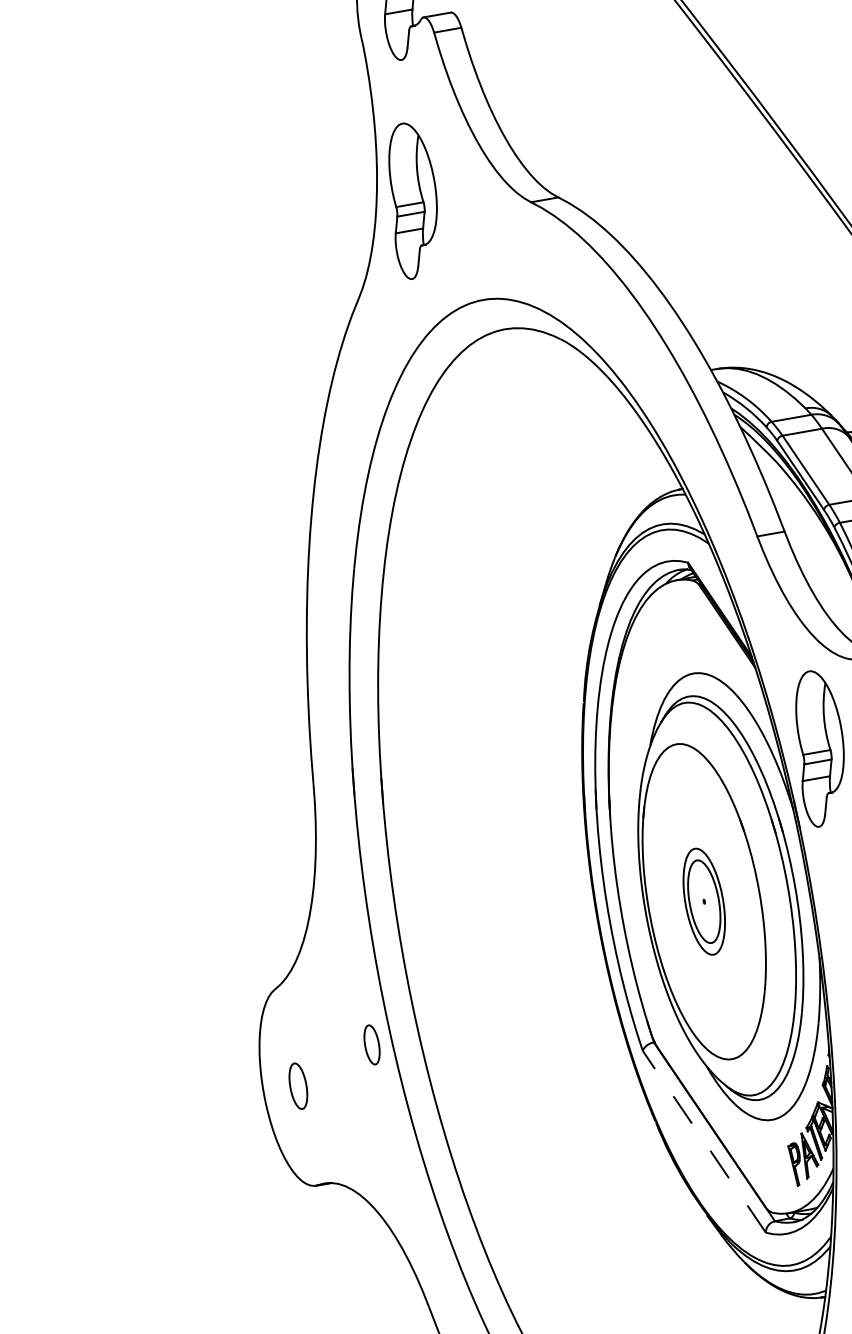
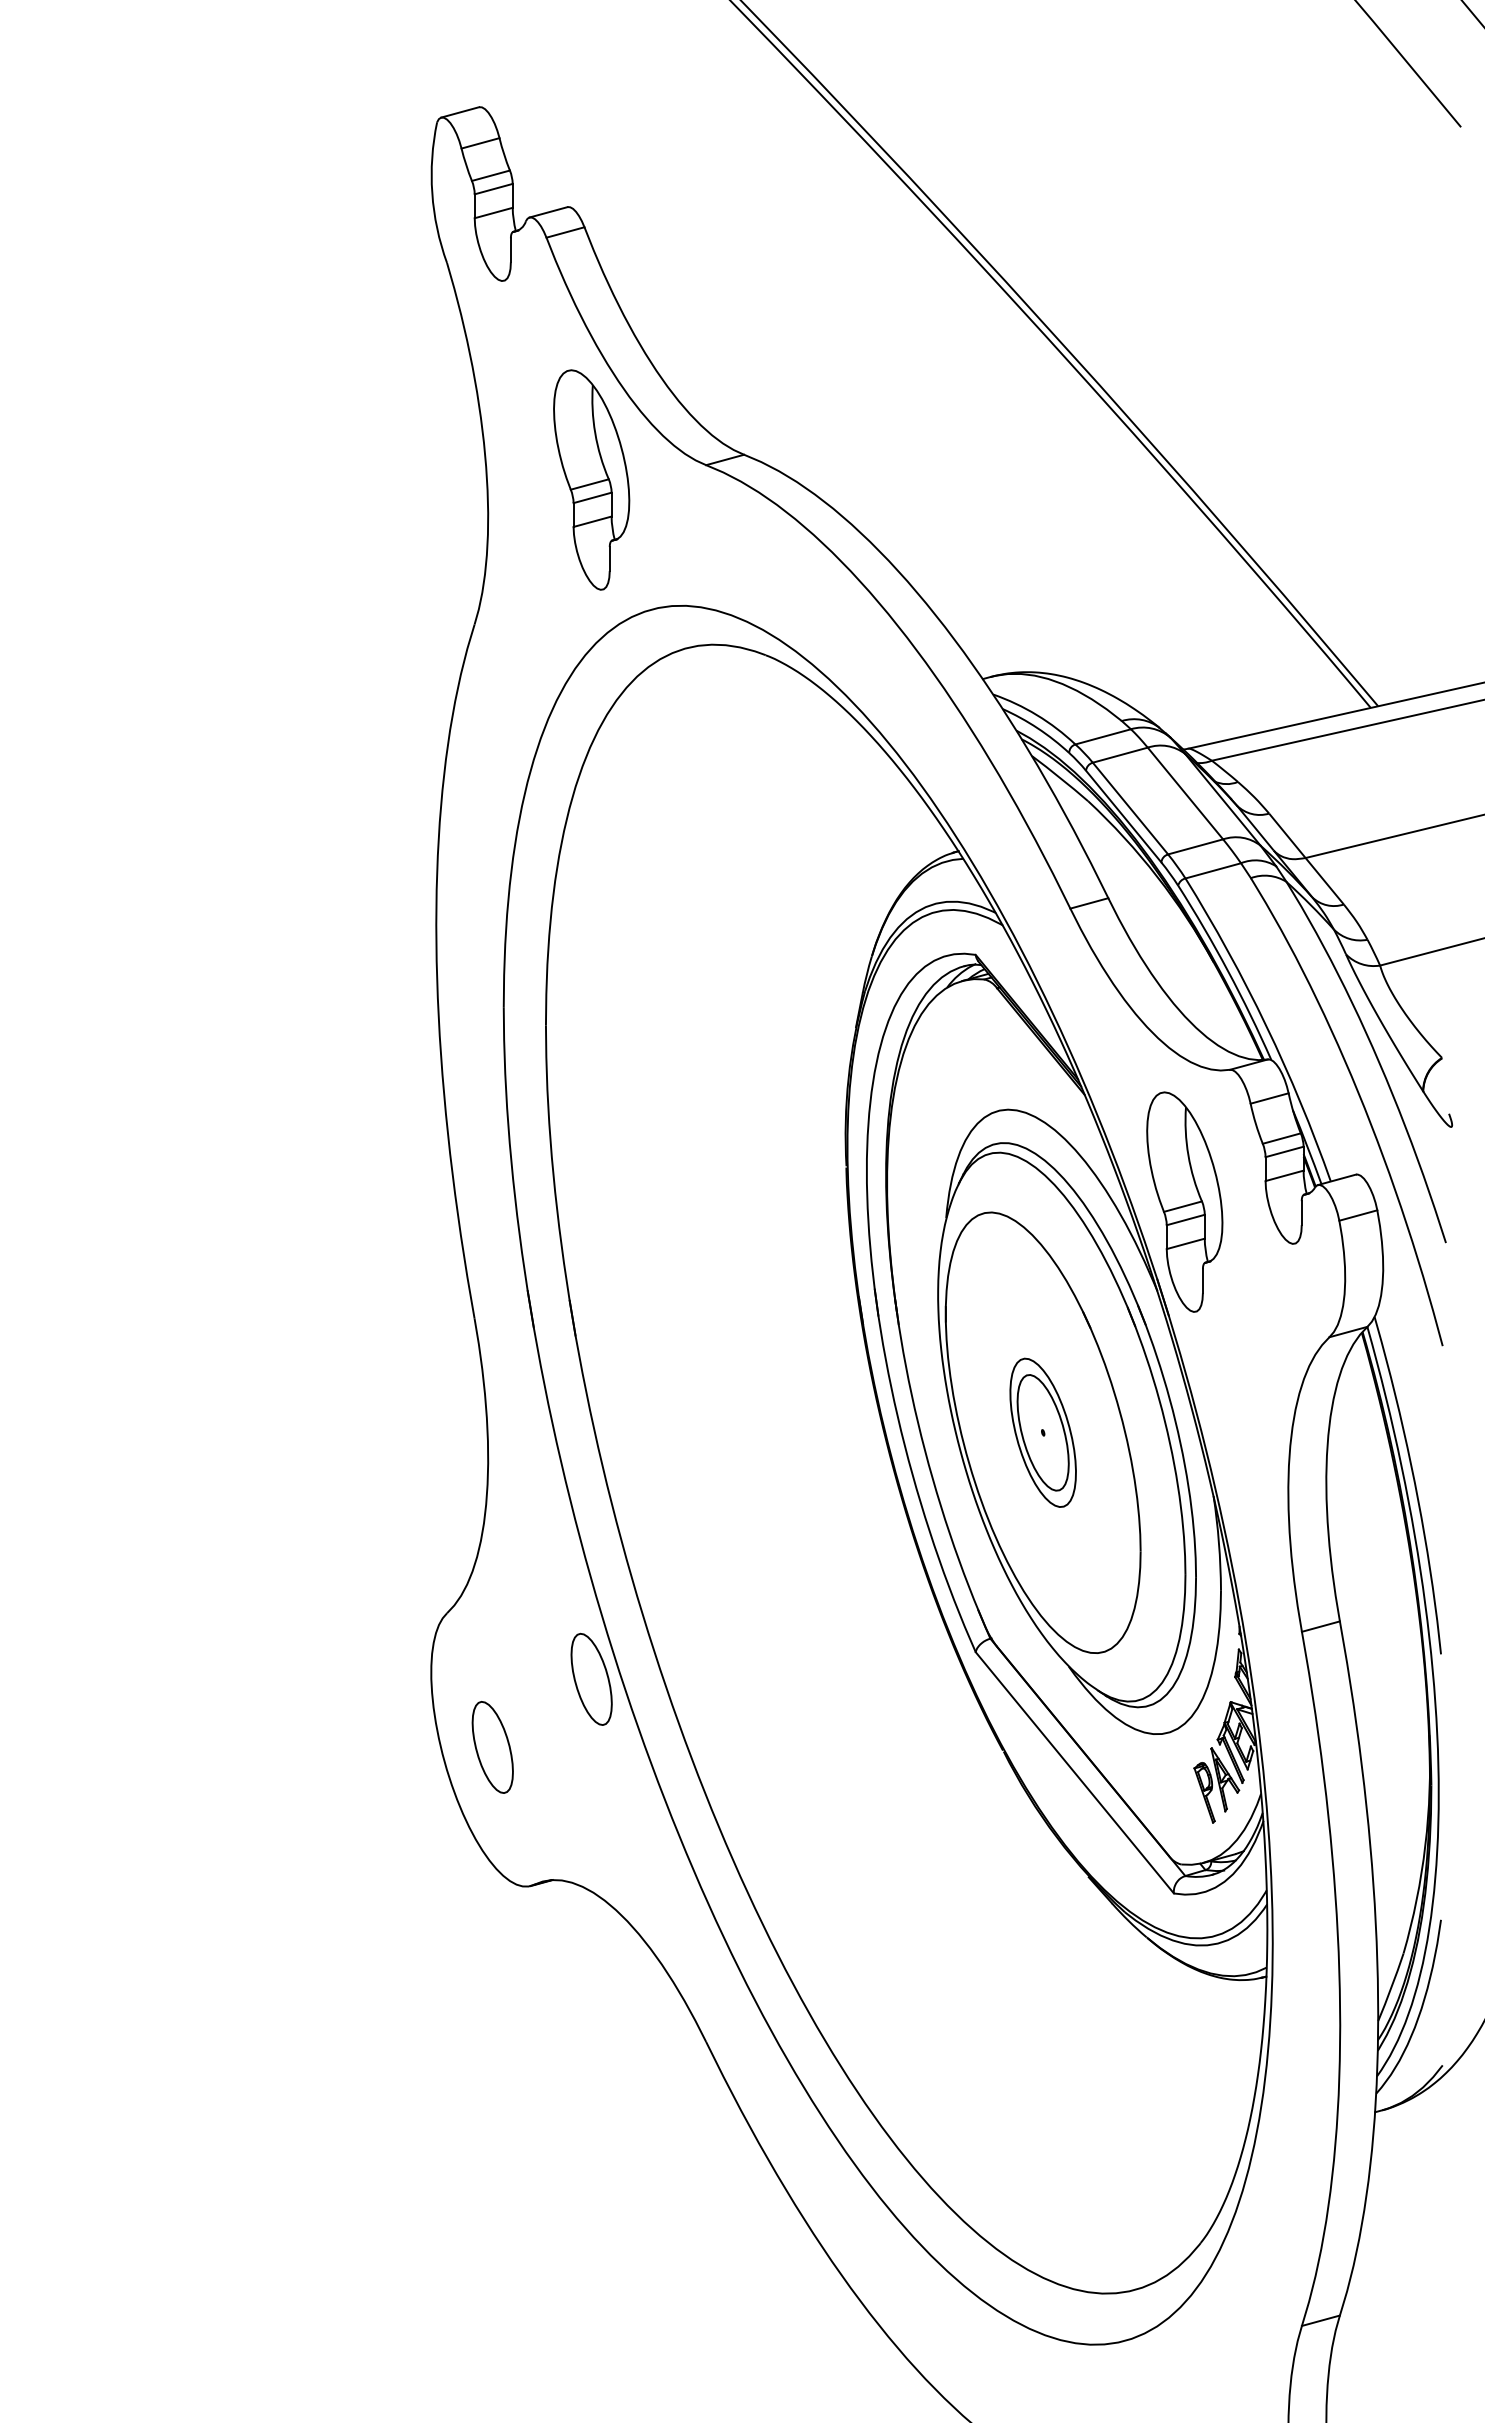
part: (411, 201) -> (591, 479), moved
part: (372, 1044) -> (591, 1678), size x1.67
part: (298, 1086) -> (492, 1747), size x1.43
line: (704, 1141) -> (1074, 1772), dashed -> solid

